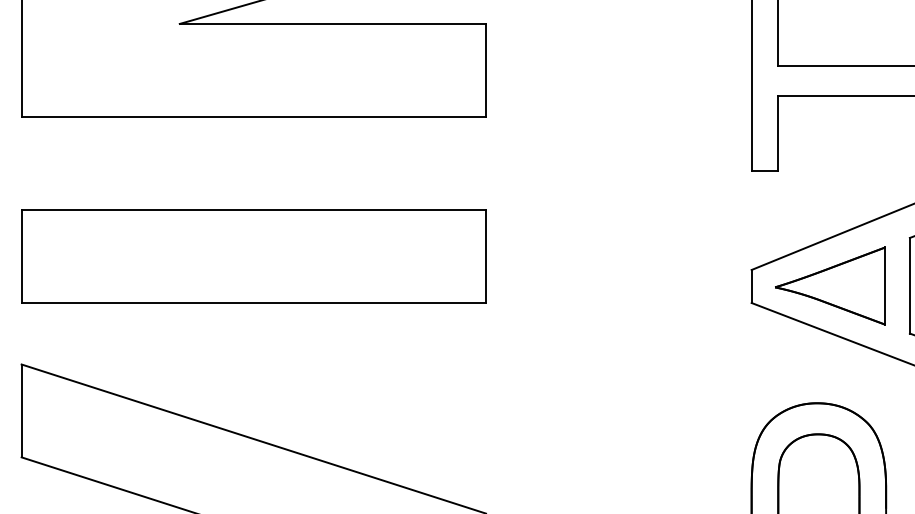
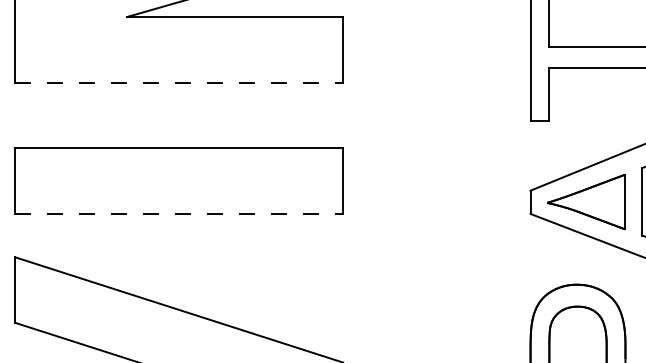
line: (254, 116) -> (179, 82), solid -> dashed
line: (254, 302) -> (179, 213), solid -> dashed

